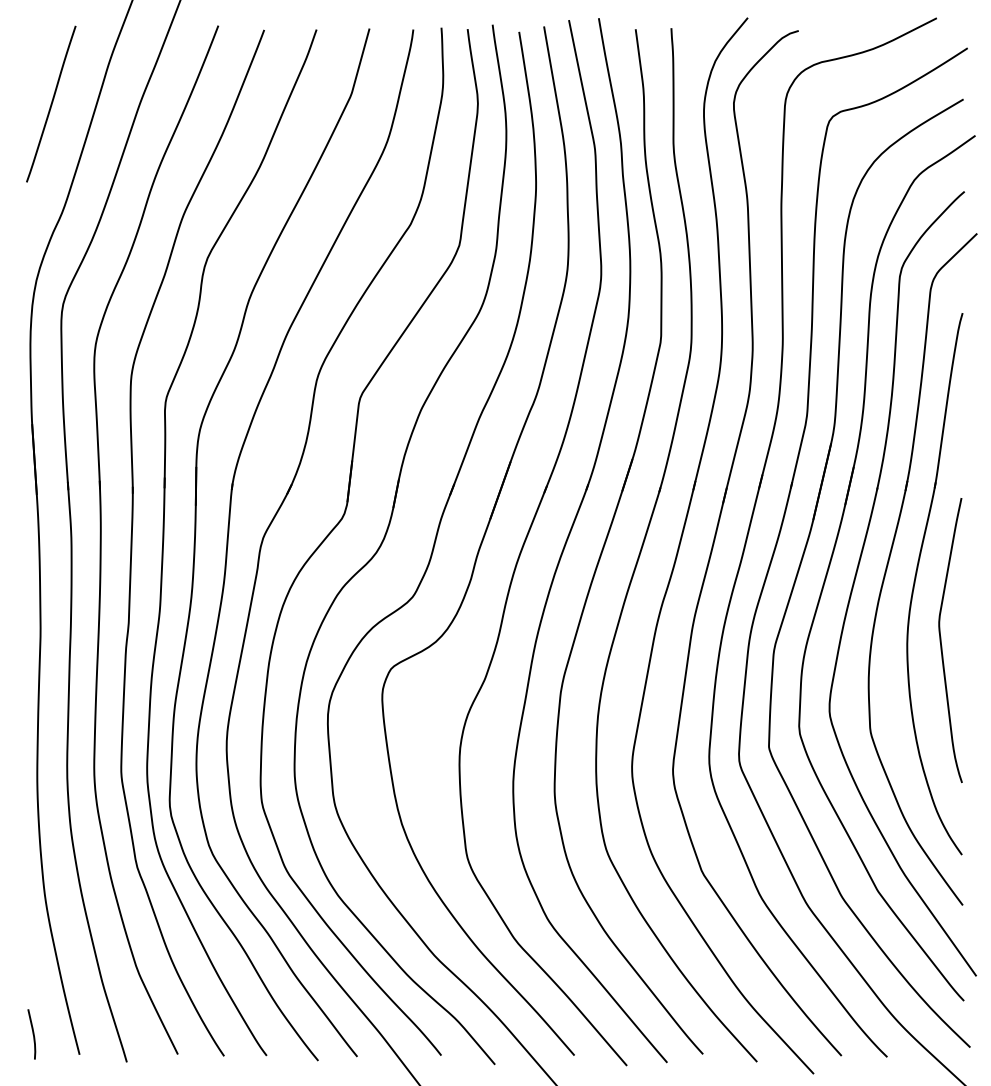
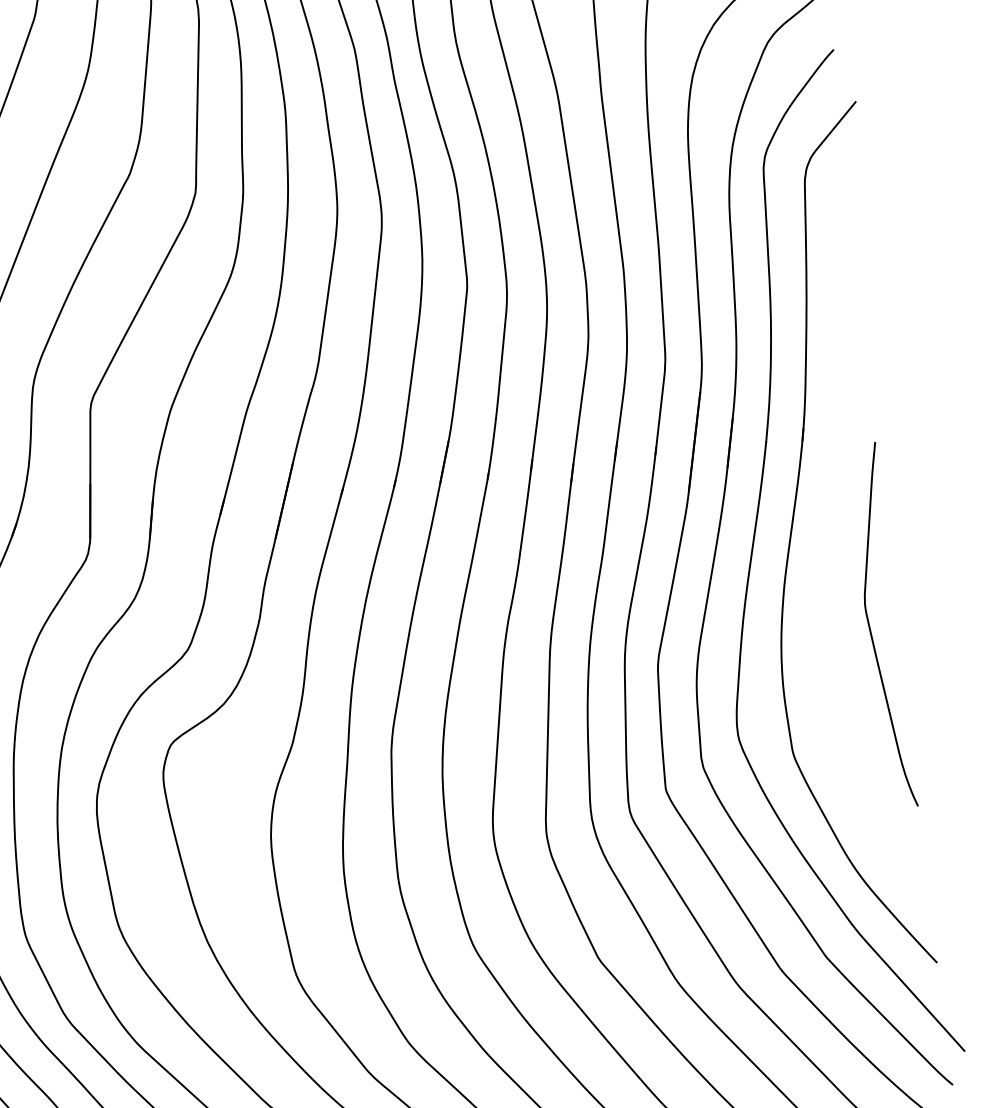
part: (916, 578) -> (829, 551), removed

